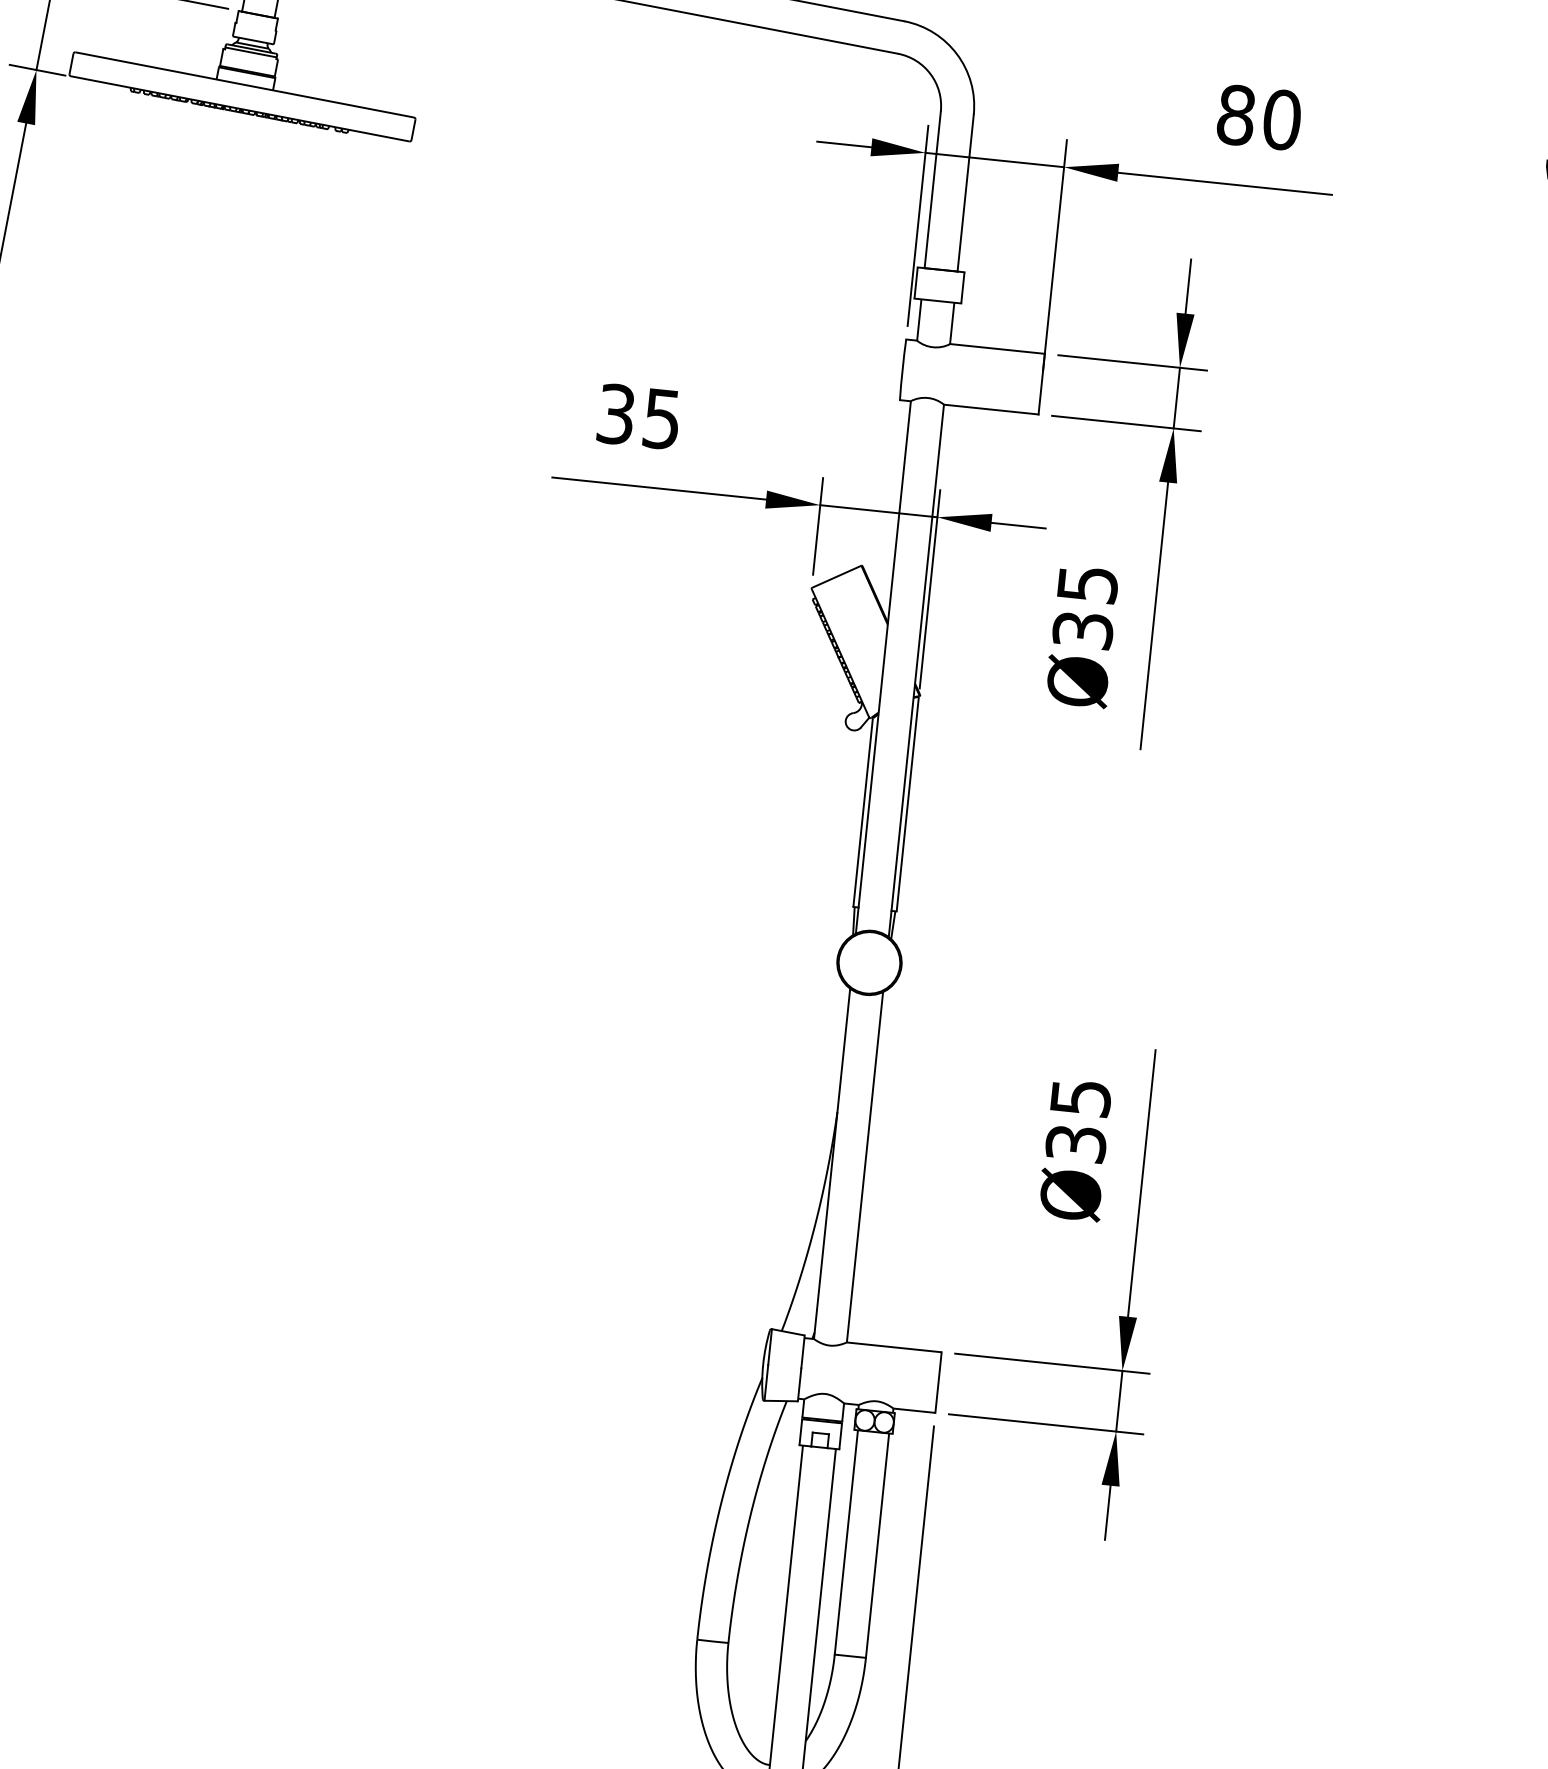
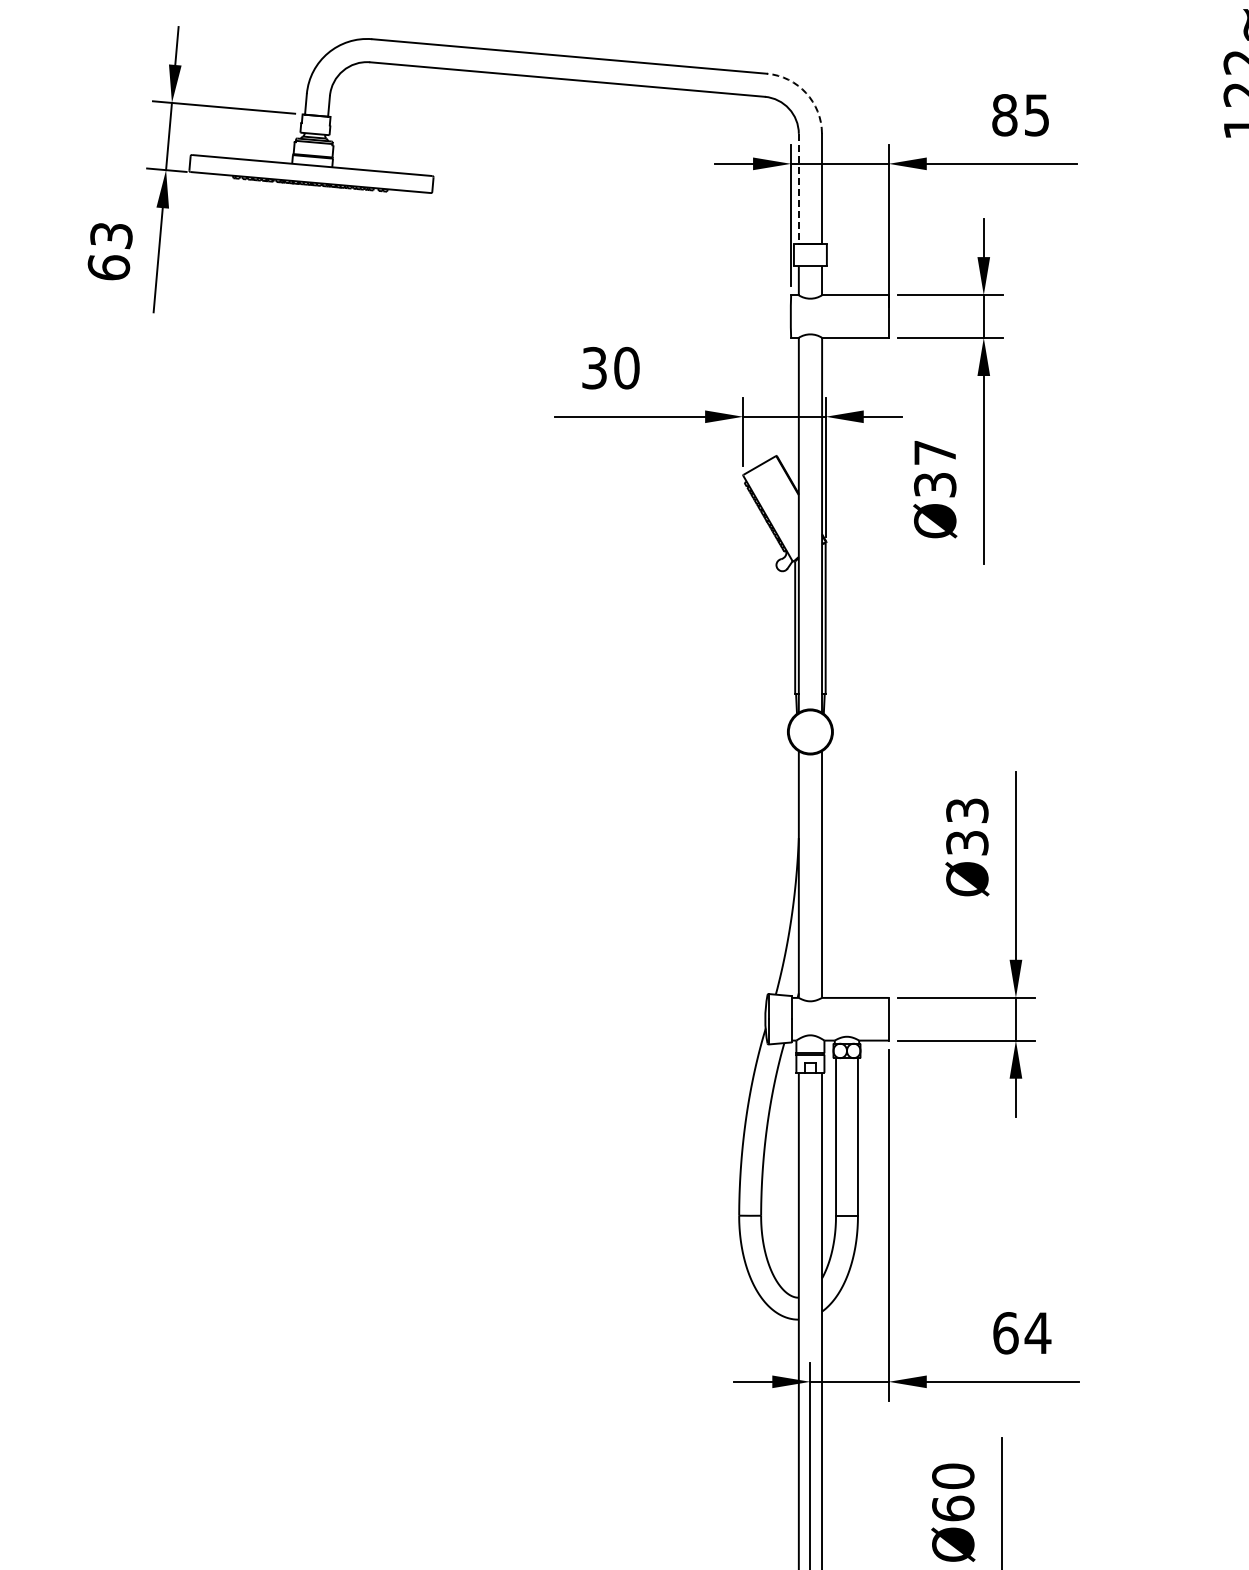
arc: (957, 55) -> (806, 93), solid -> dashed
text: (1281, 120) -> (1036, 115), 80 -> 85
line: (932, 190) -> (798, 189), solid -> dashed
text: (661, 419) -> (626, 368), 35 -> 30
text: (1088, 584) -> (935, 452), Ø35 -> Ø37
text: (1081, 1097) -> (967, 810), Ø35 -> Ø33

